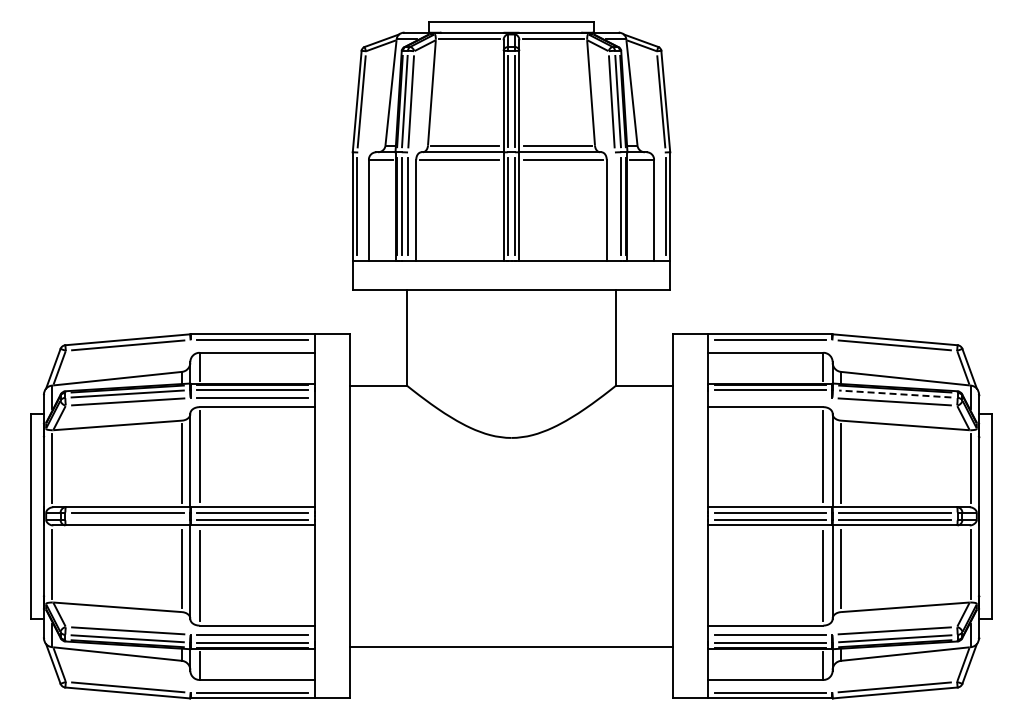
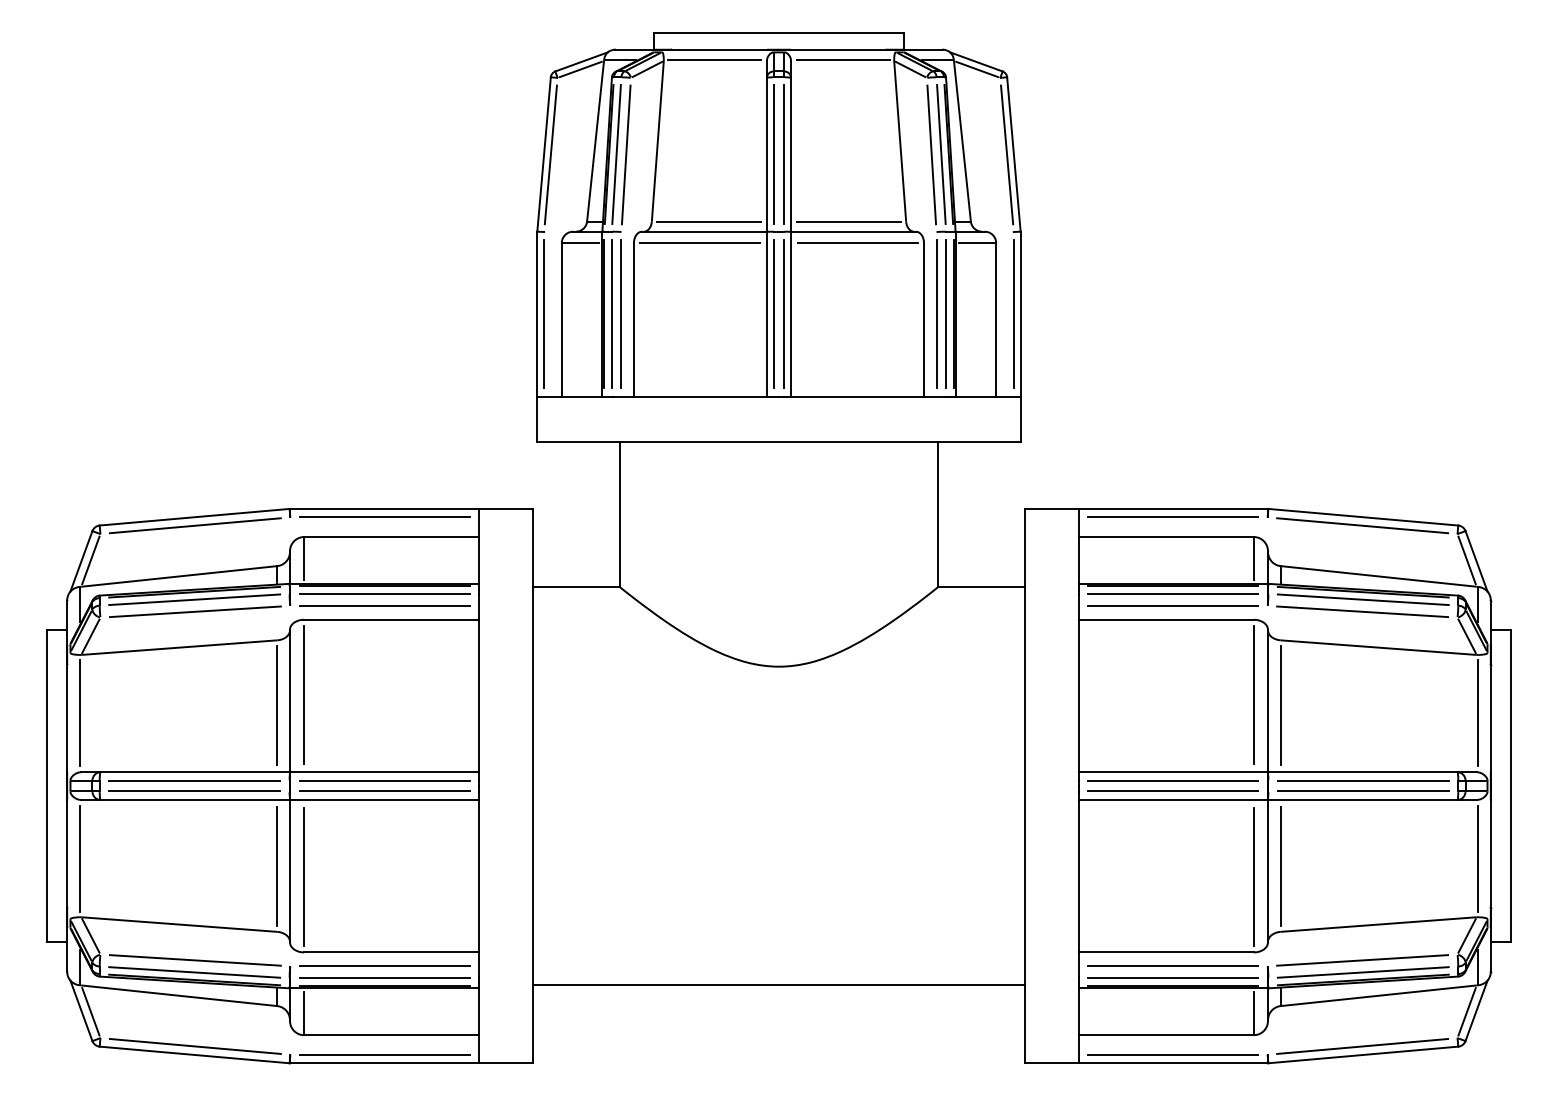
line: (614, 206) -> (935, 314), added
line: (894, 393) -> (1362, 599), dashed -> solid
line: (770, 398) -> (1173, 606), added
line: (127, 519) -> (194, 790), added

